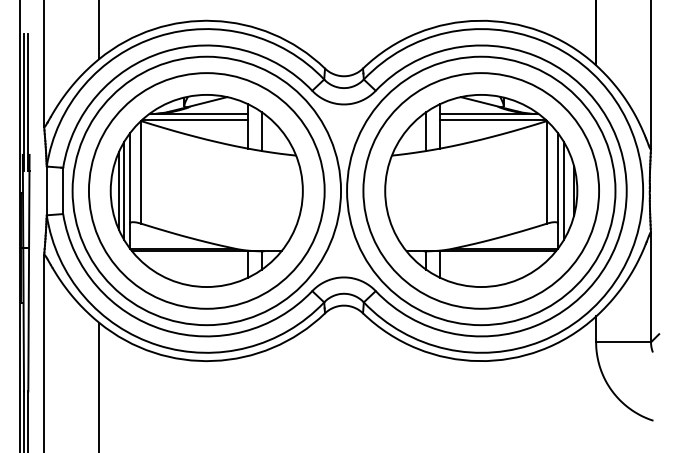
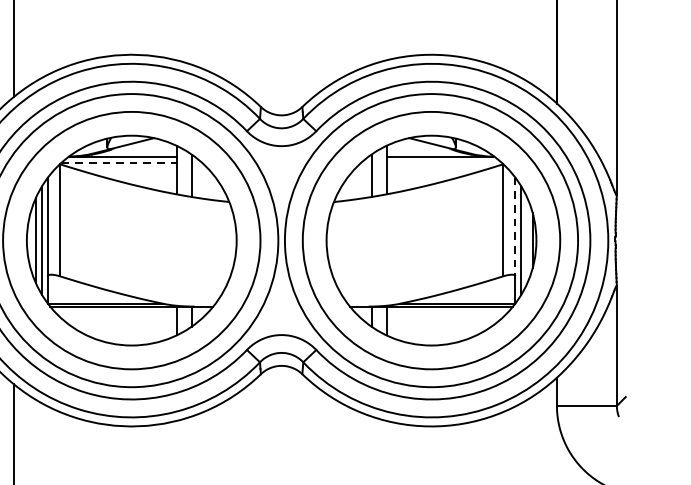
line: (195, 119) -> (119, 162), solid -> dashed
line: (492, 119) -> (443, 162), removed
line: (558, 178) -> (515, 227), solid -> dashed

